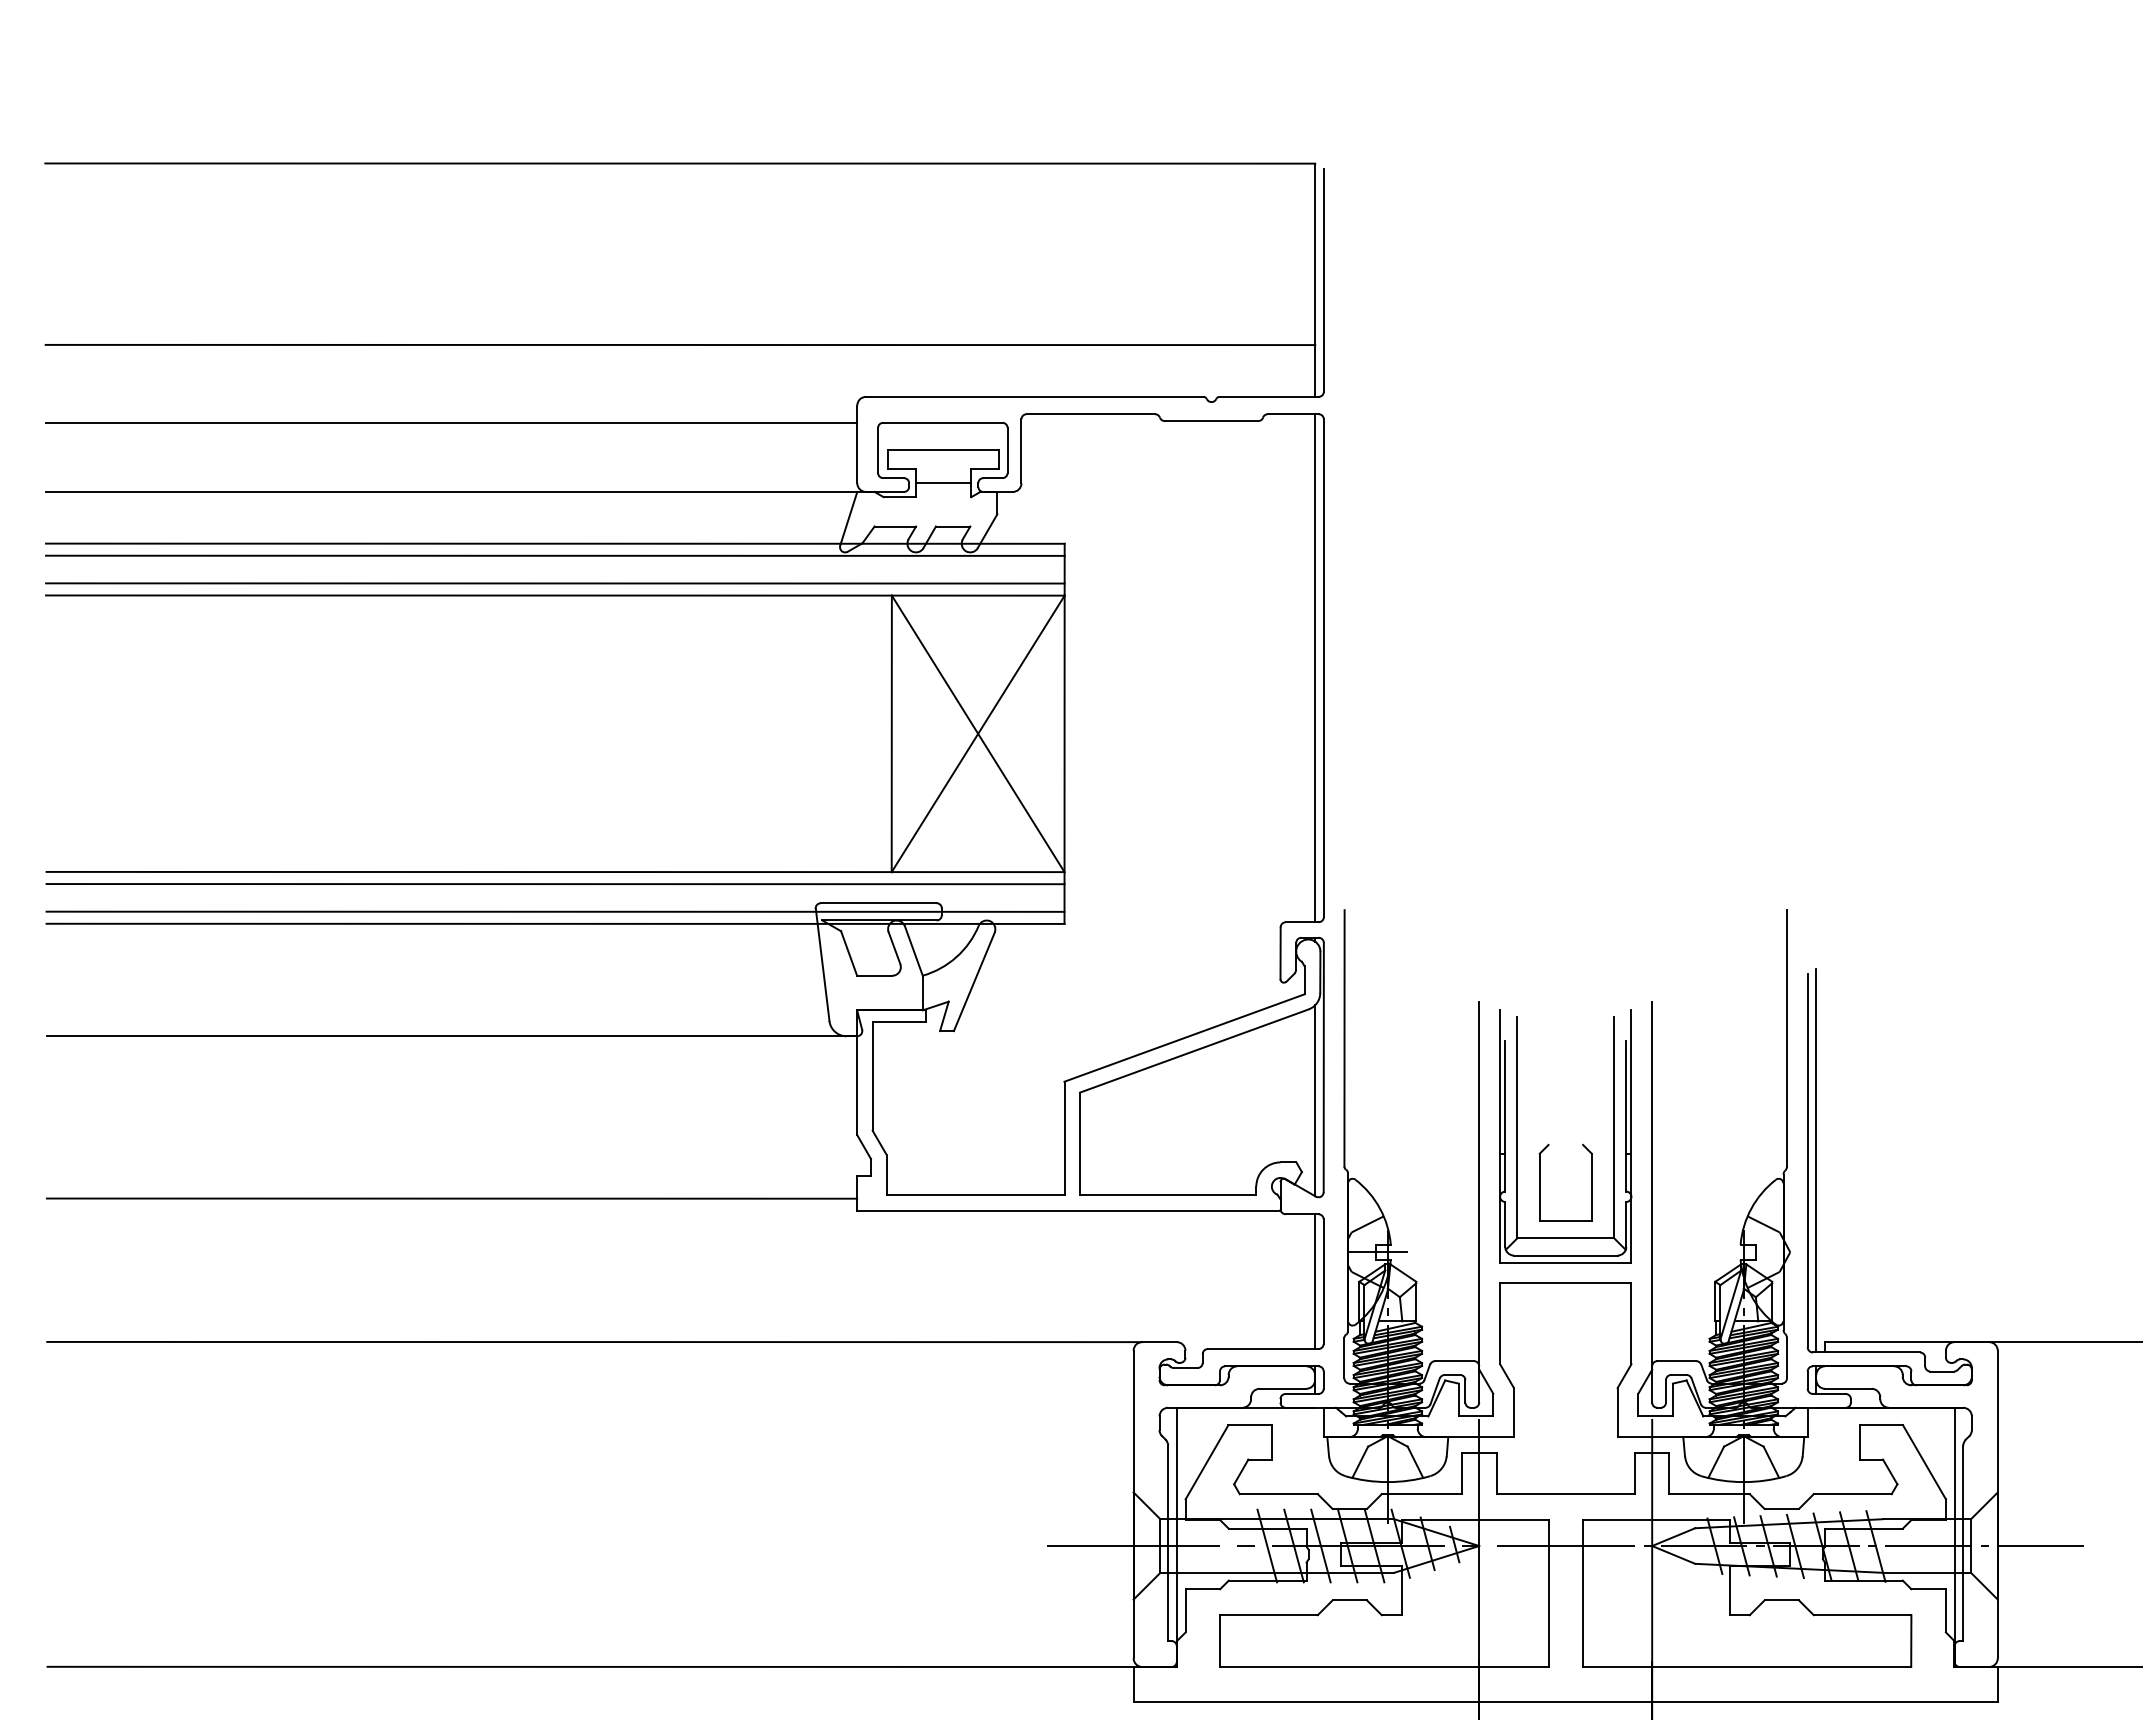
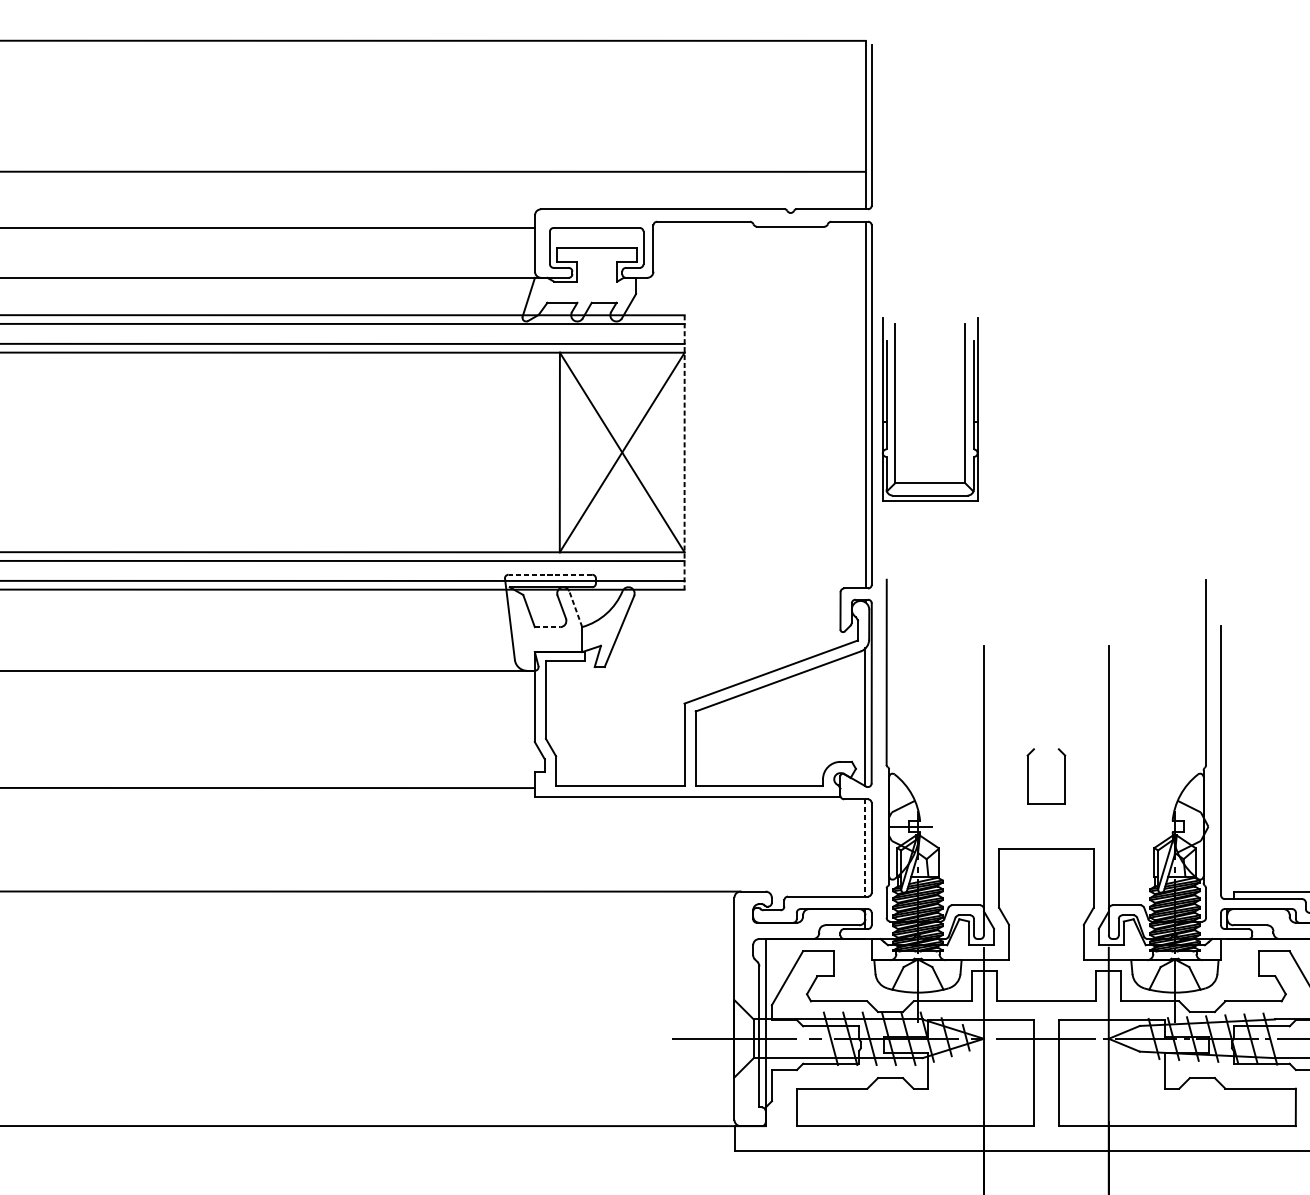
line: (943, 483) -> (597, 271), removed
line: (1064, 734) -> (684, 452), solid -> dashed
line: (878, 903) -> (550, 574), solid -> dashed
line: (913, 950) -> (575, 608), solid -> dashed
line: (874, 975) -> (547, 626), solid -> dashed
part: (1517, 1136) -> (895, 409), moved
line: (1816, 1160) -> (1227, 760), removed
line: (1315, 1282) -> (865, 848), solid -> dashed

